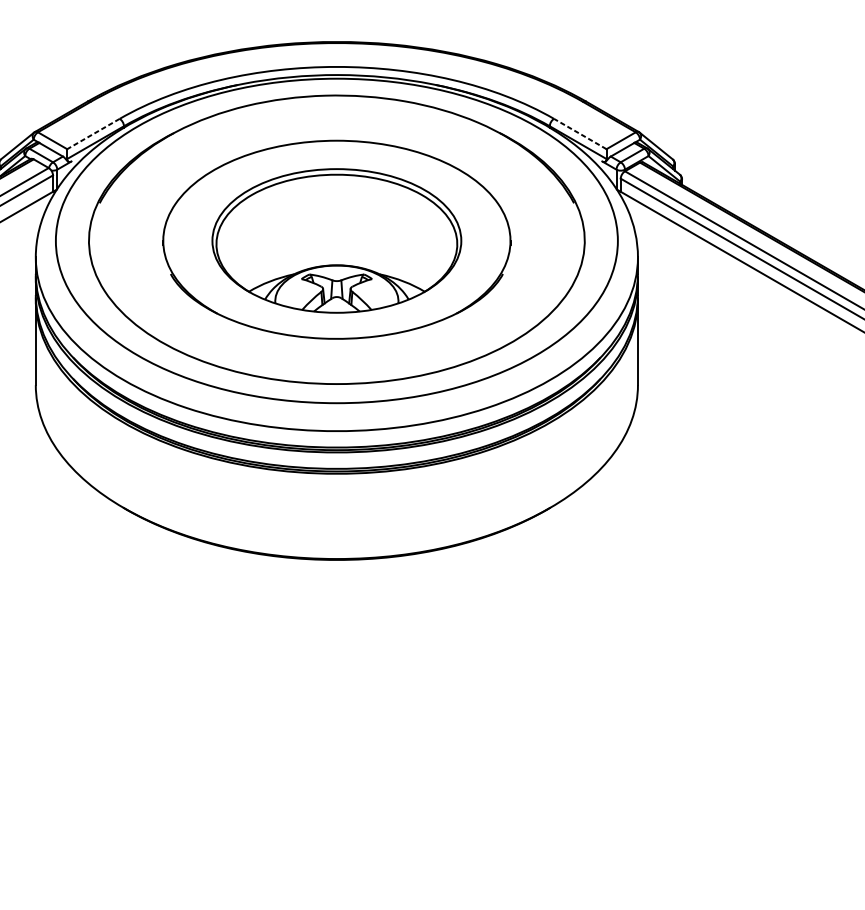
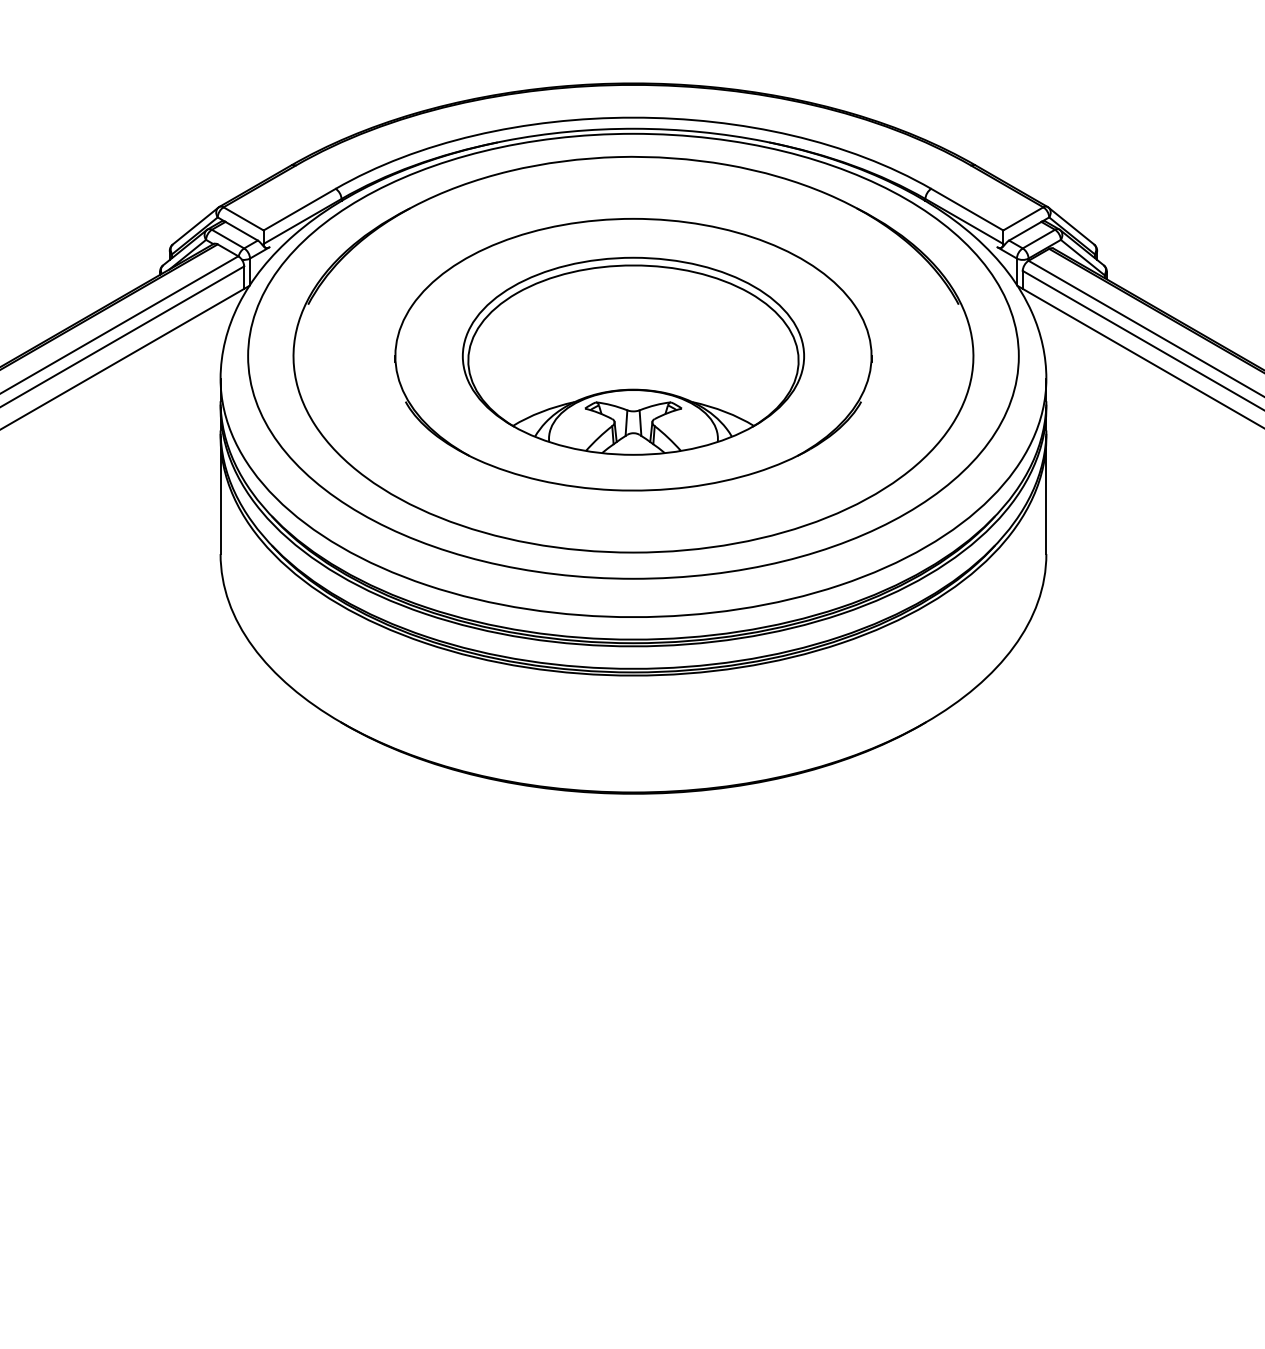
line: (93, 133) -> (299, 209), dashed -> solid
line: (580, 133) -> (967, 209), dashed -> solid

